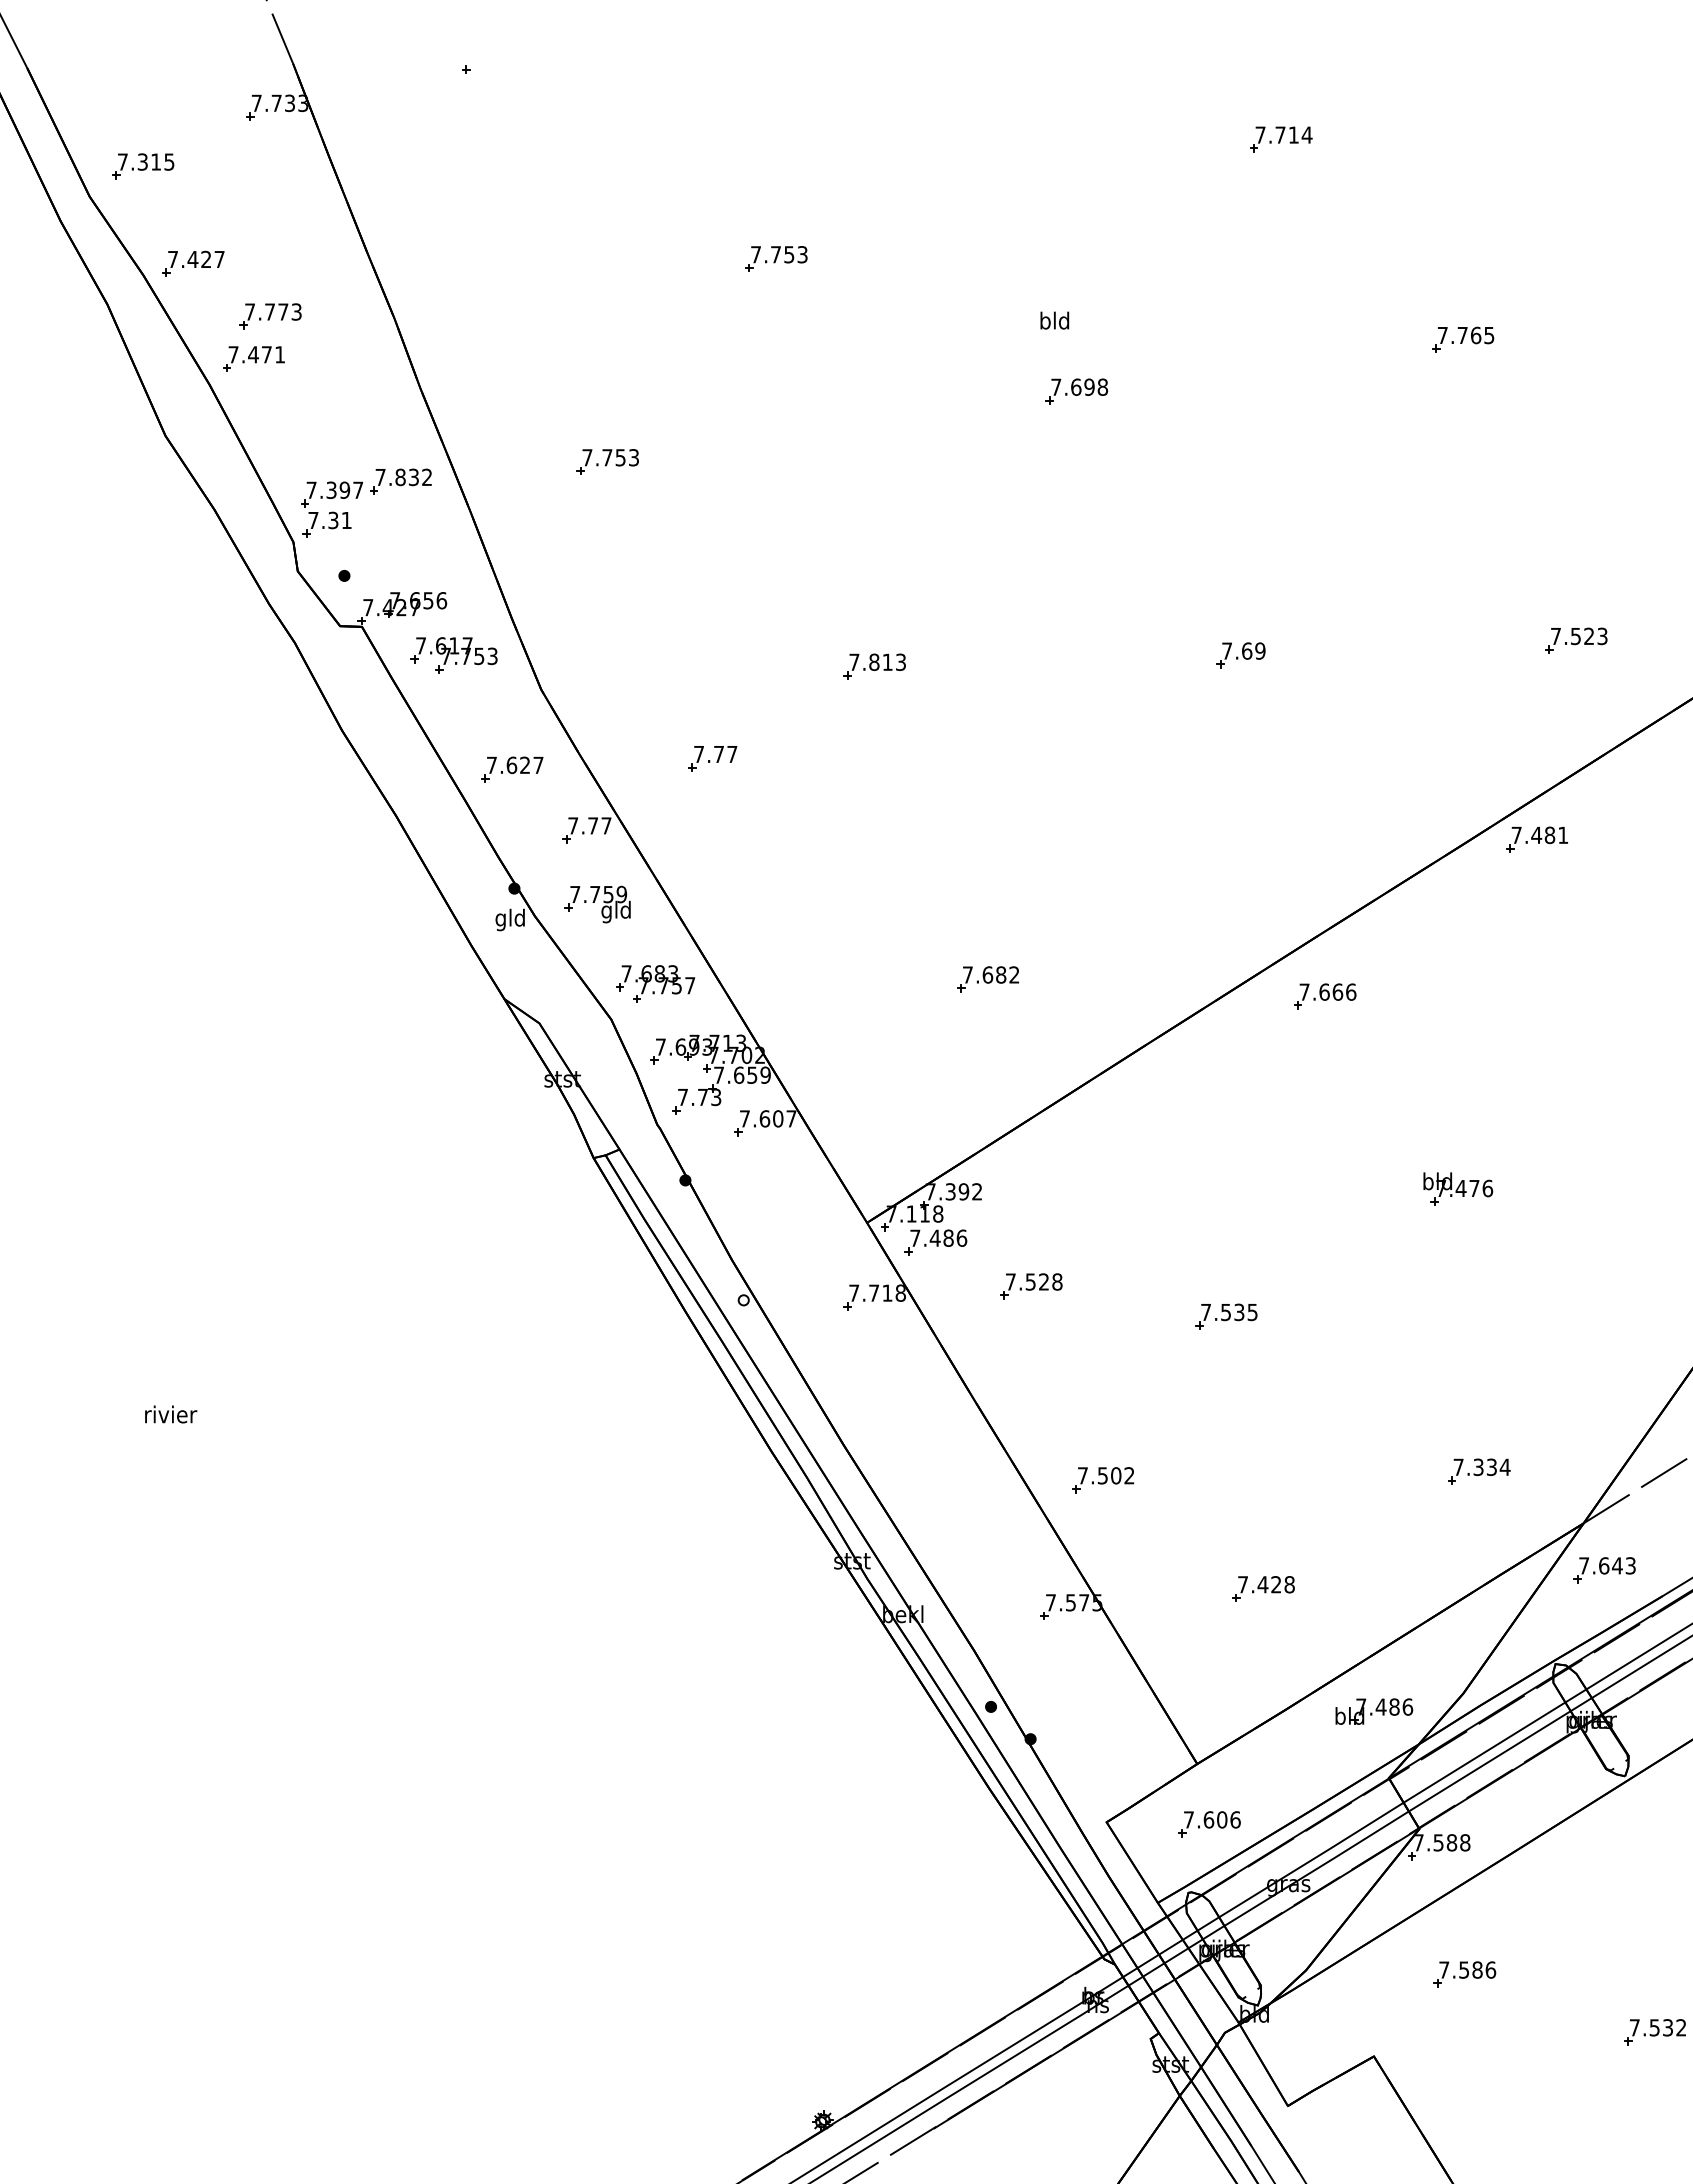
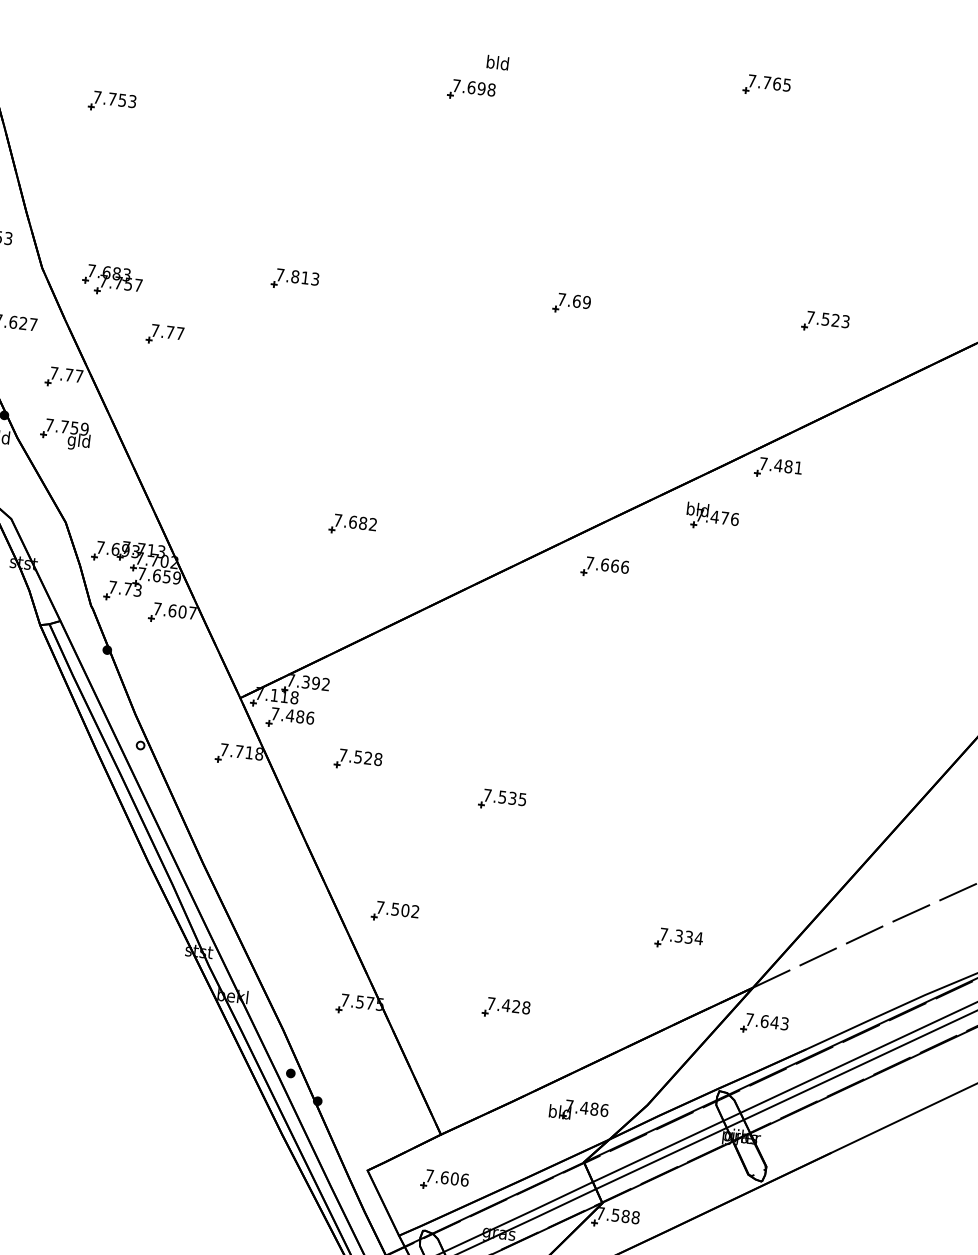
text: (1054, 320) -> (497, 62), moved
part: (655, 983) -> (112, 280), moved
part: (1458, 1188) -> (712, 516), moved

